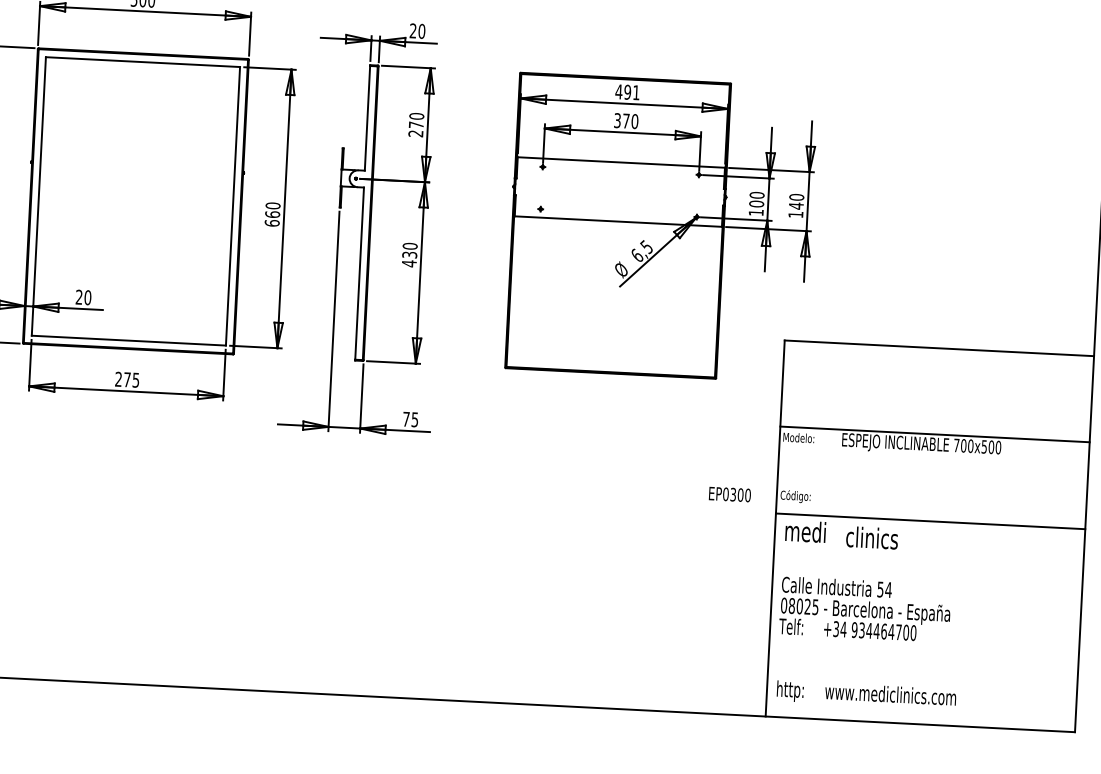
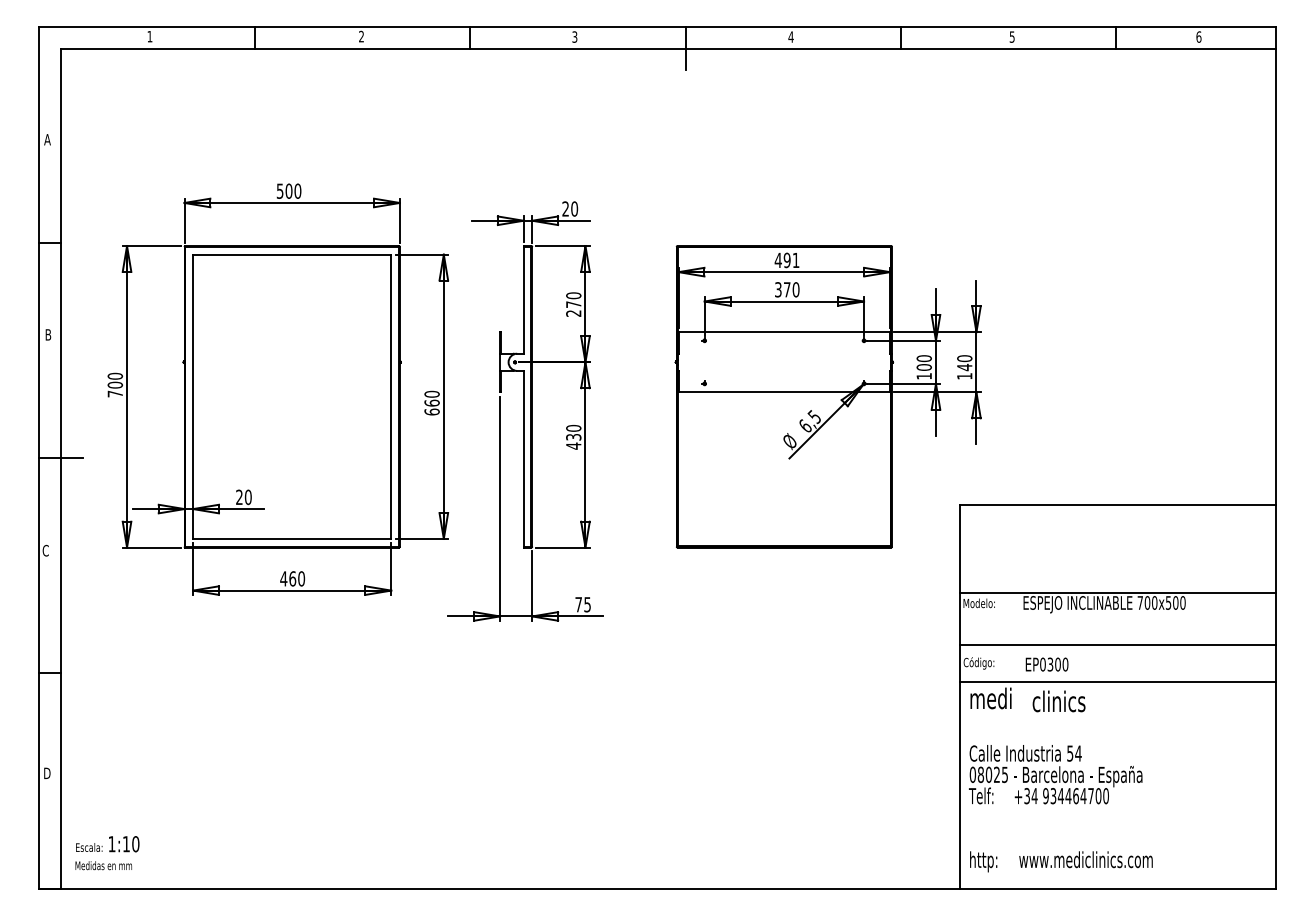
text: (127, 379) -> (292, 578), 275 -> 460
line: (932, 486) -> (1117, 645), added
text: (729, 494) -> (1046, 664), moved

